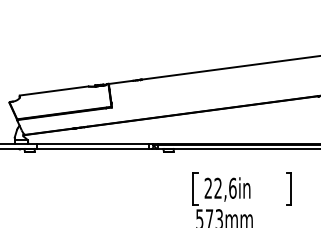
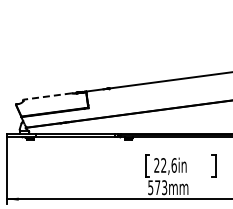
line: (53, 90) -> (47, 96), solid -> dashed

